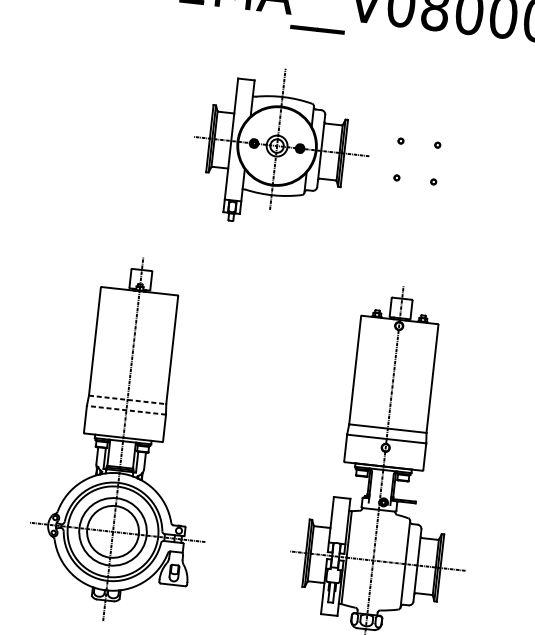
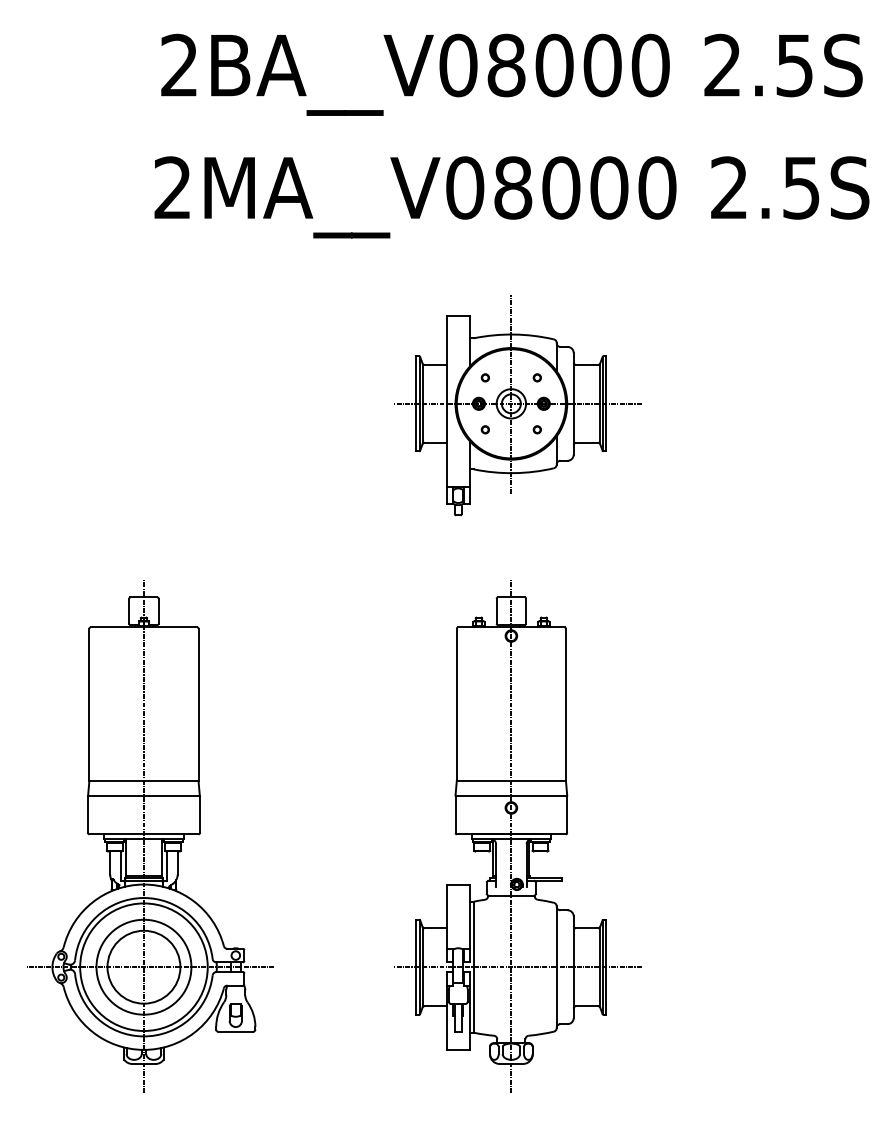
part: (281, 147) -> (517, 405), moved
line: (127, 399) -> (143, 780), dashed -> solid
line: (126, 410) -> (143, 795), dashed -> solid

